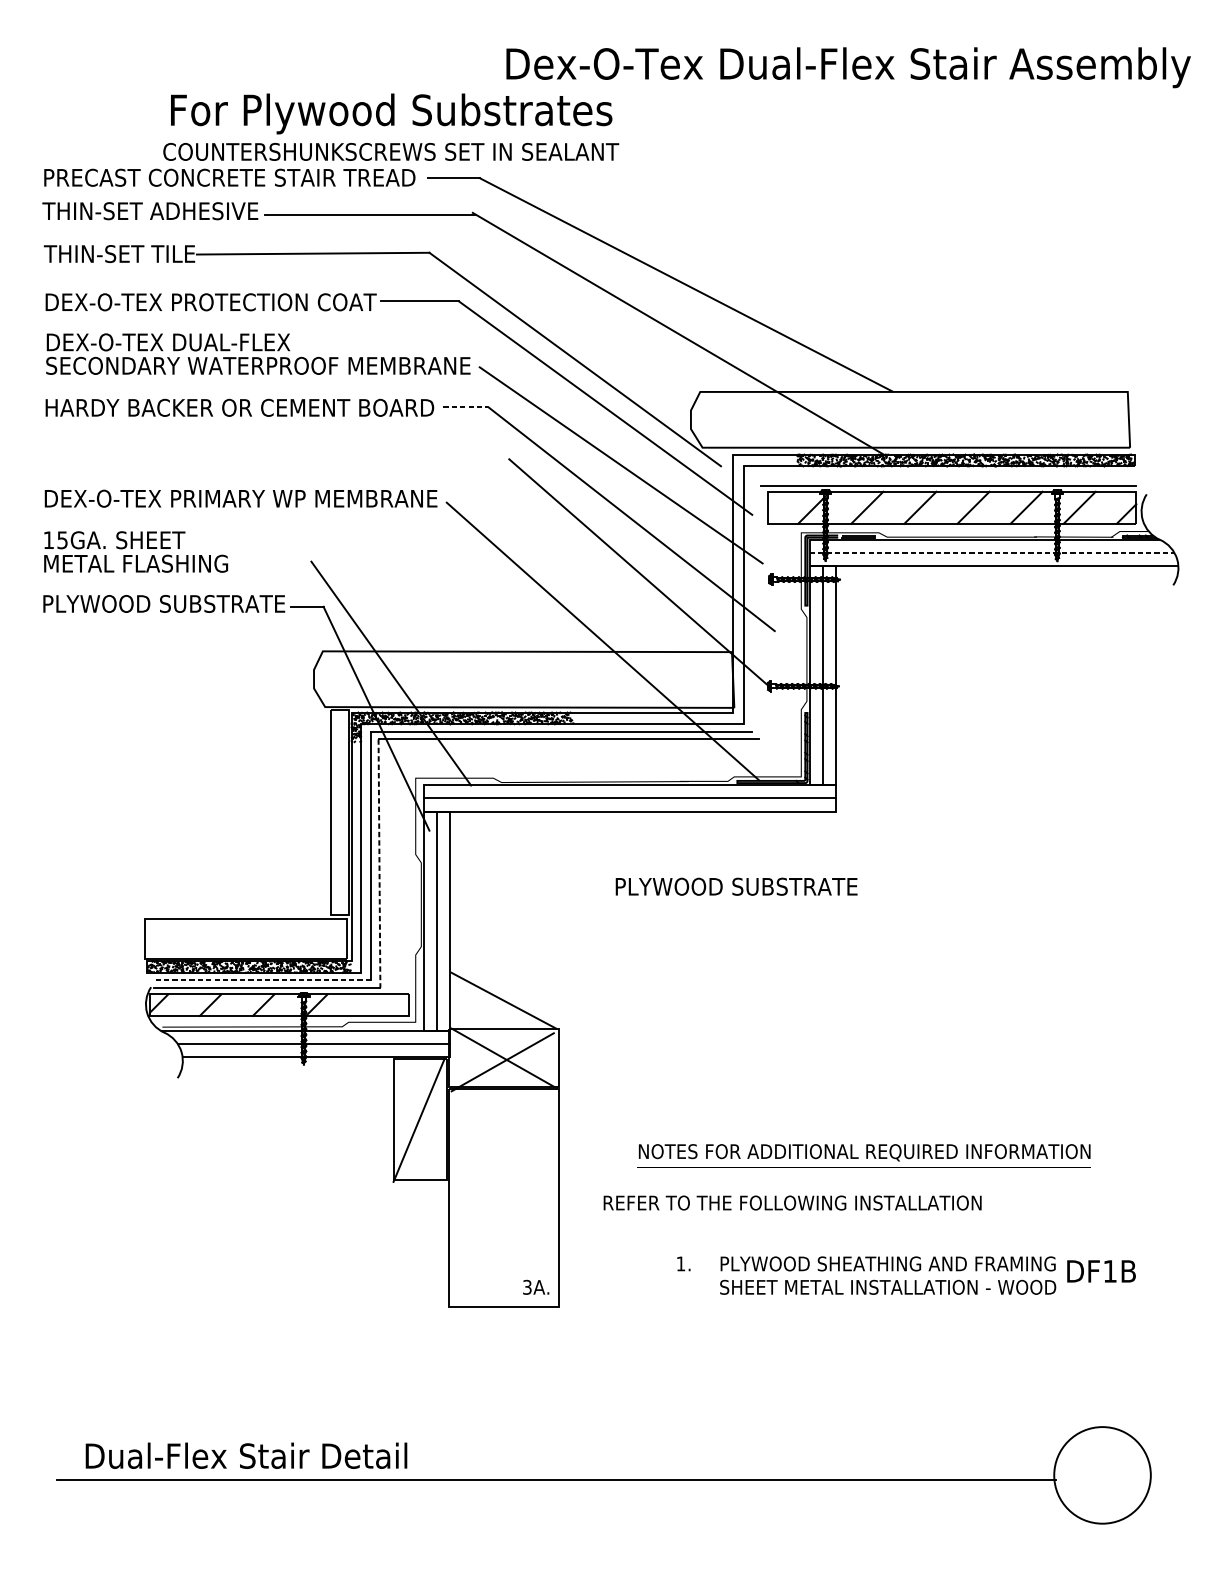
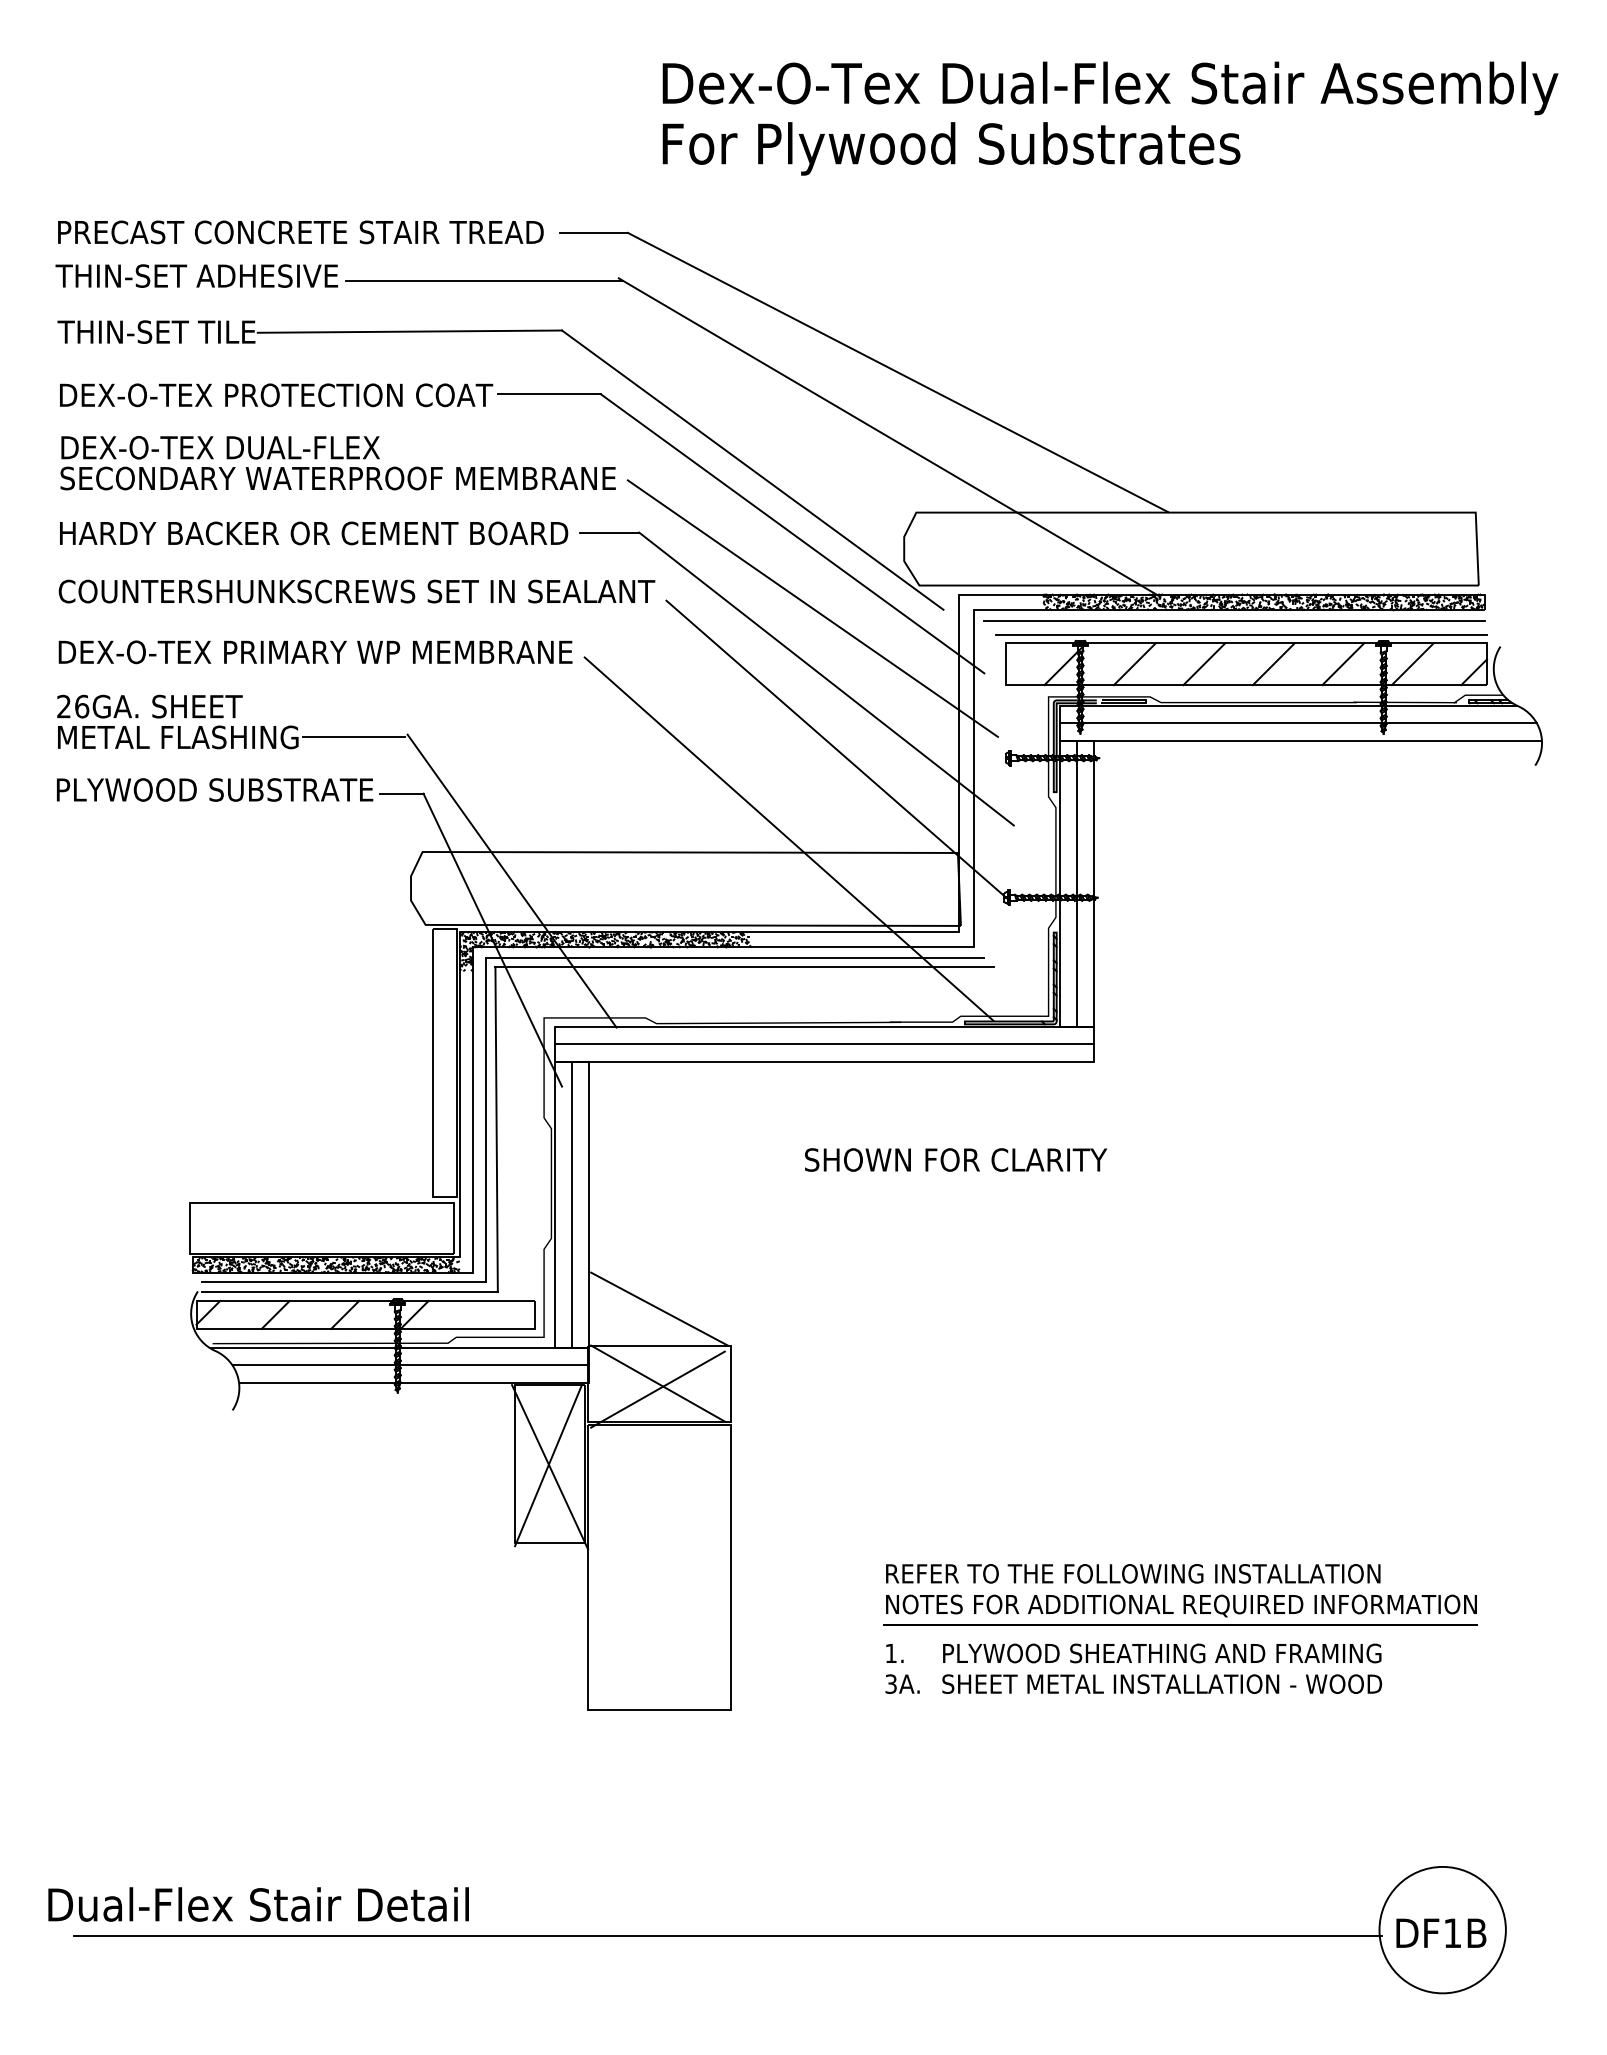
text: (391, 113) -> (951, 148), moved
text: (390, 151) -> (356, 591), moved
line: (465, 407) -> (609, 532), dashed -> solid
line: (943, 474) -> (1234, 620), added
text: (56, 540) -> (73, 706), 15GA. -> 26GA.
line: (992, 553) -> (1298, 723), dashed -> solid
line: (270, 563) -> (354, 736), added
line: (379, 864) -> (496, 1130), dashed -> solid
text: (736, 886) -> (963, 1159), PLYWOOD SUBSTRATE -> SHOWN FOR CLARITY
line: (262, 980) -> (343, 1282), dashed -> solid
line: (420, 1121) -> (550, 1467), added
text: (863, 1155) -> (1180, 1609), moved
text: (792, 1202) -> (1133, 1573), moved
text: (1101, 1270) -> (1441, 1932), moved
text: (536, 1286) -> (902, 1683), moved
text: (246, 1455) -> (258, 1904), moved

